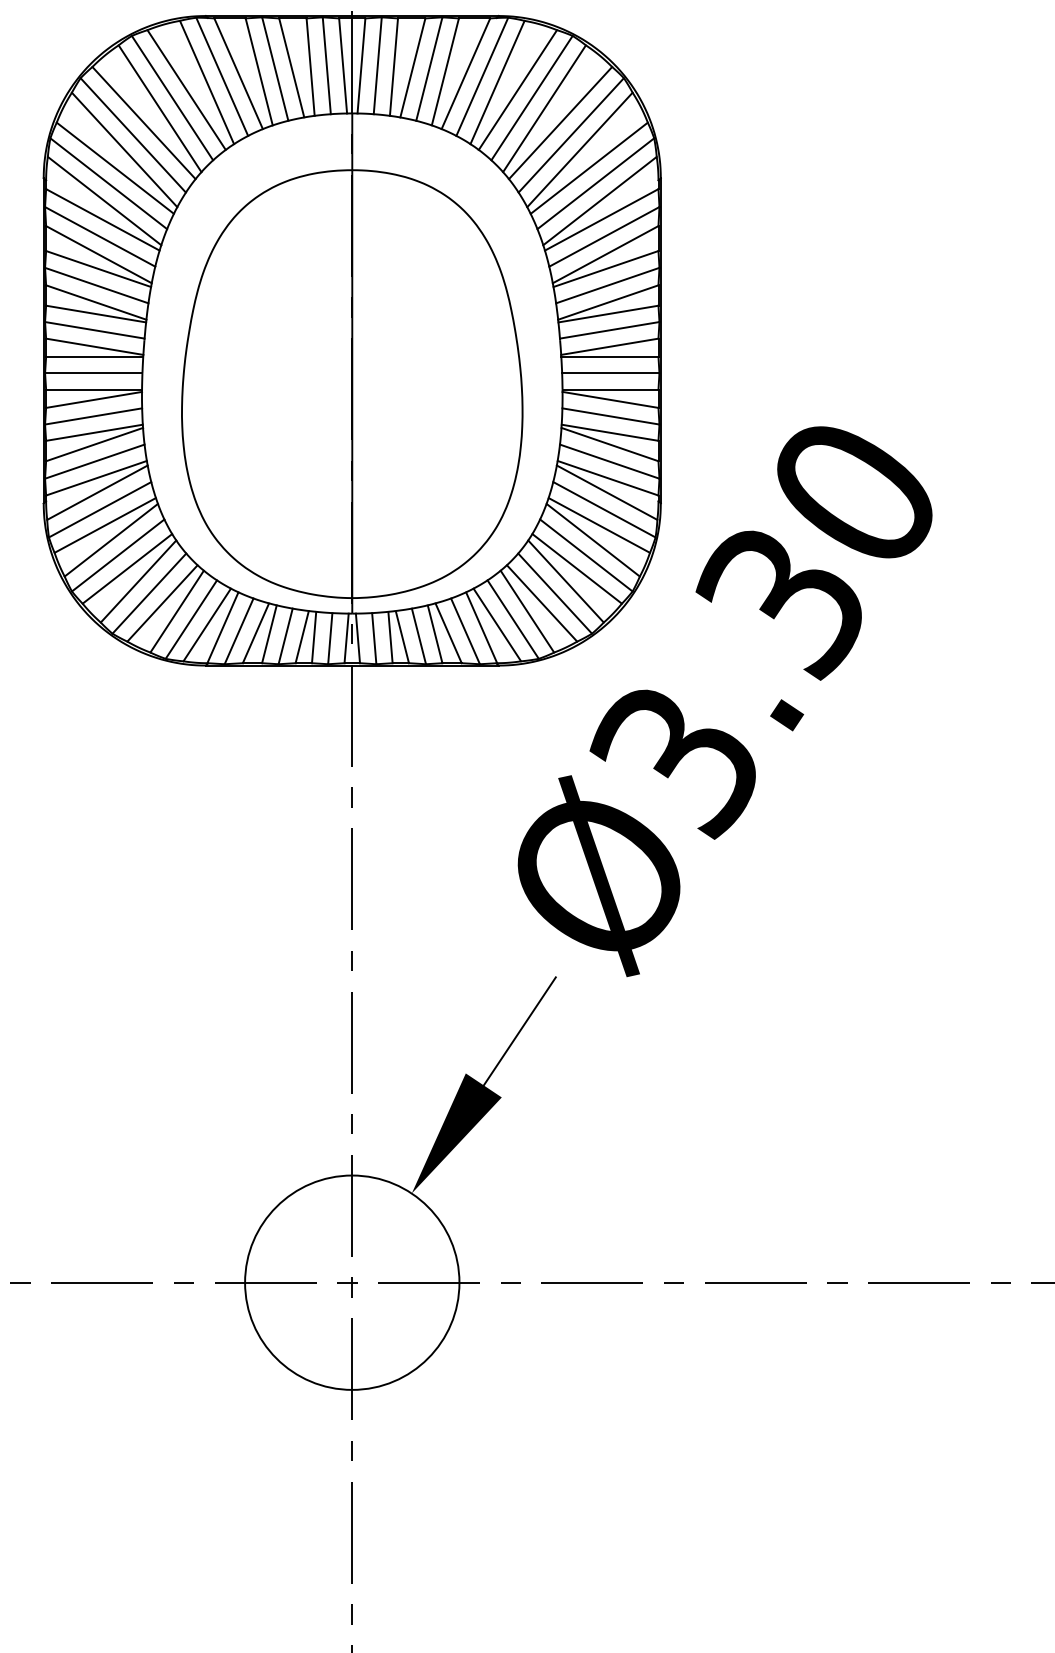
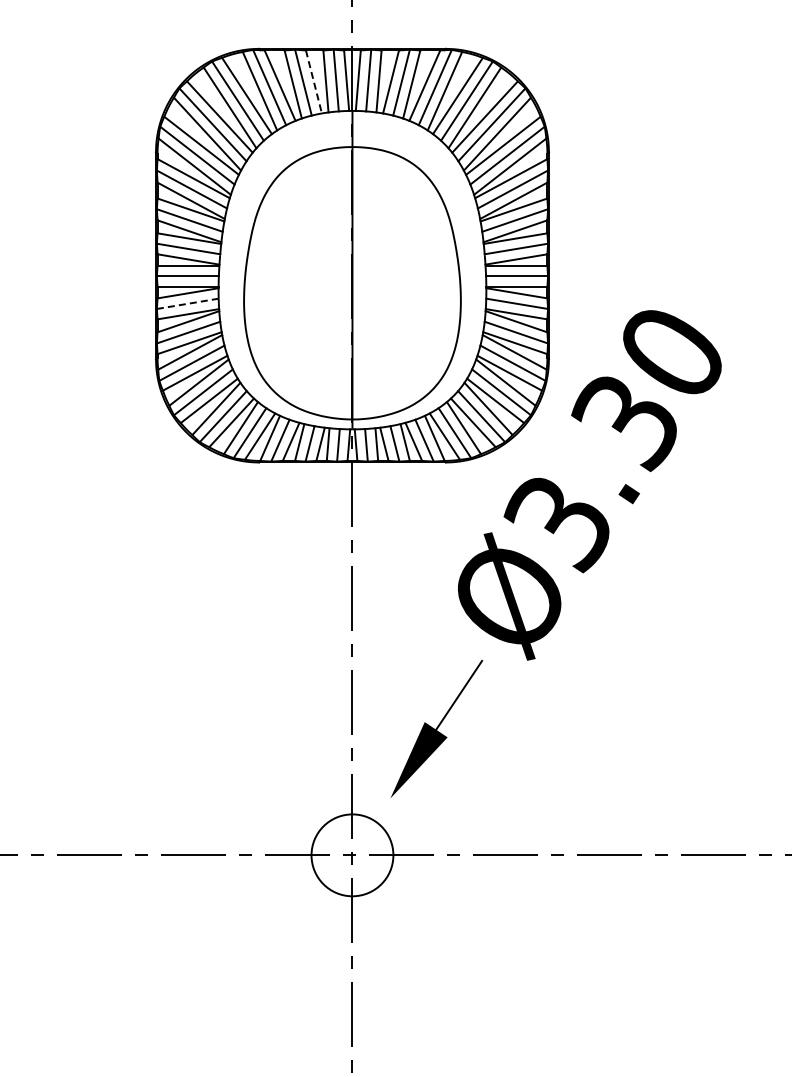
line: (291, 67) -> (313, 81), solid -> dashed
line: (94, 415) -> (188, 303), solid -> dashed
circle: (352, 1282) -> (352, 855), size x0.6

